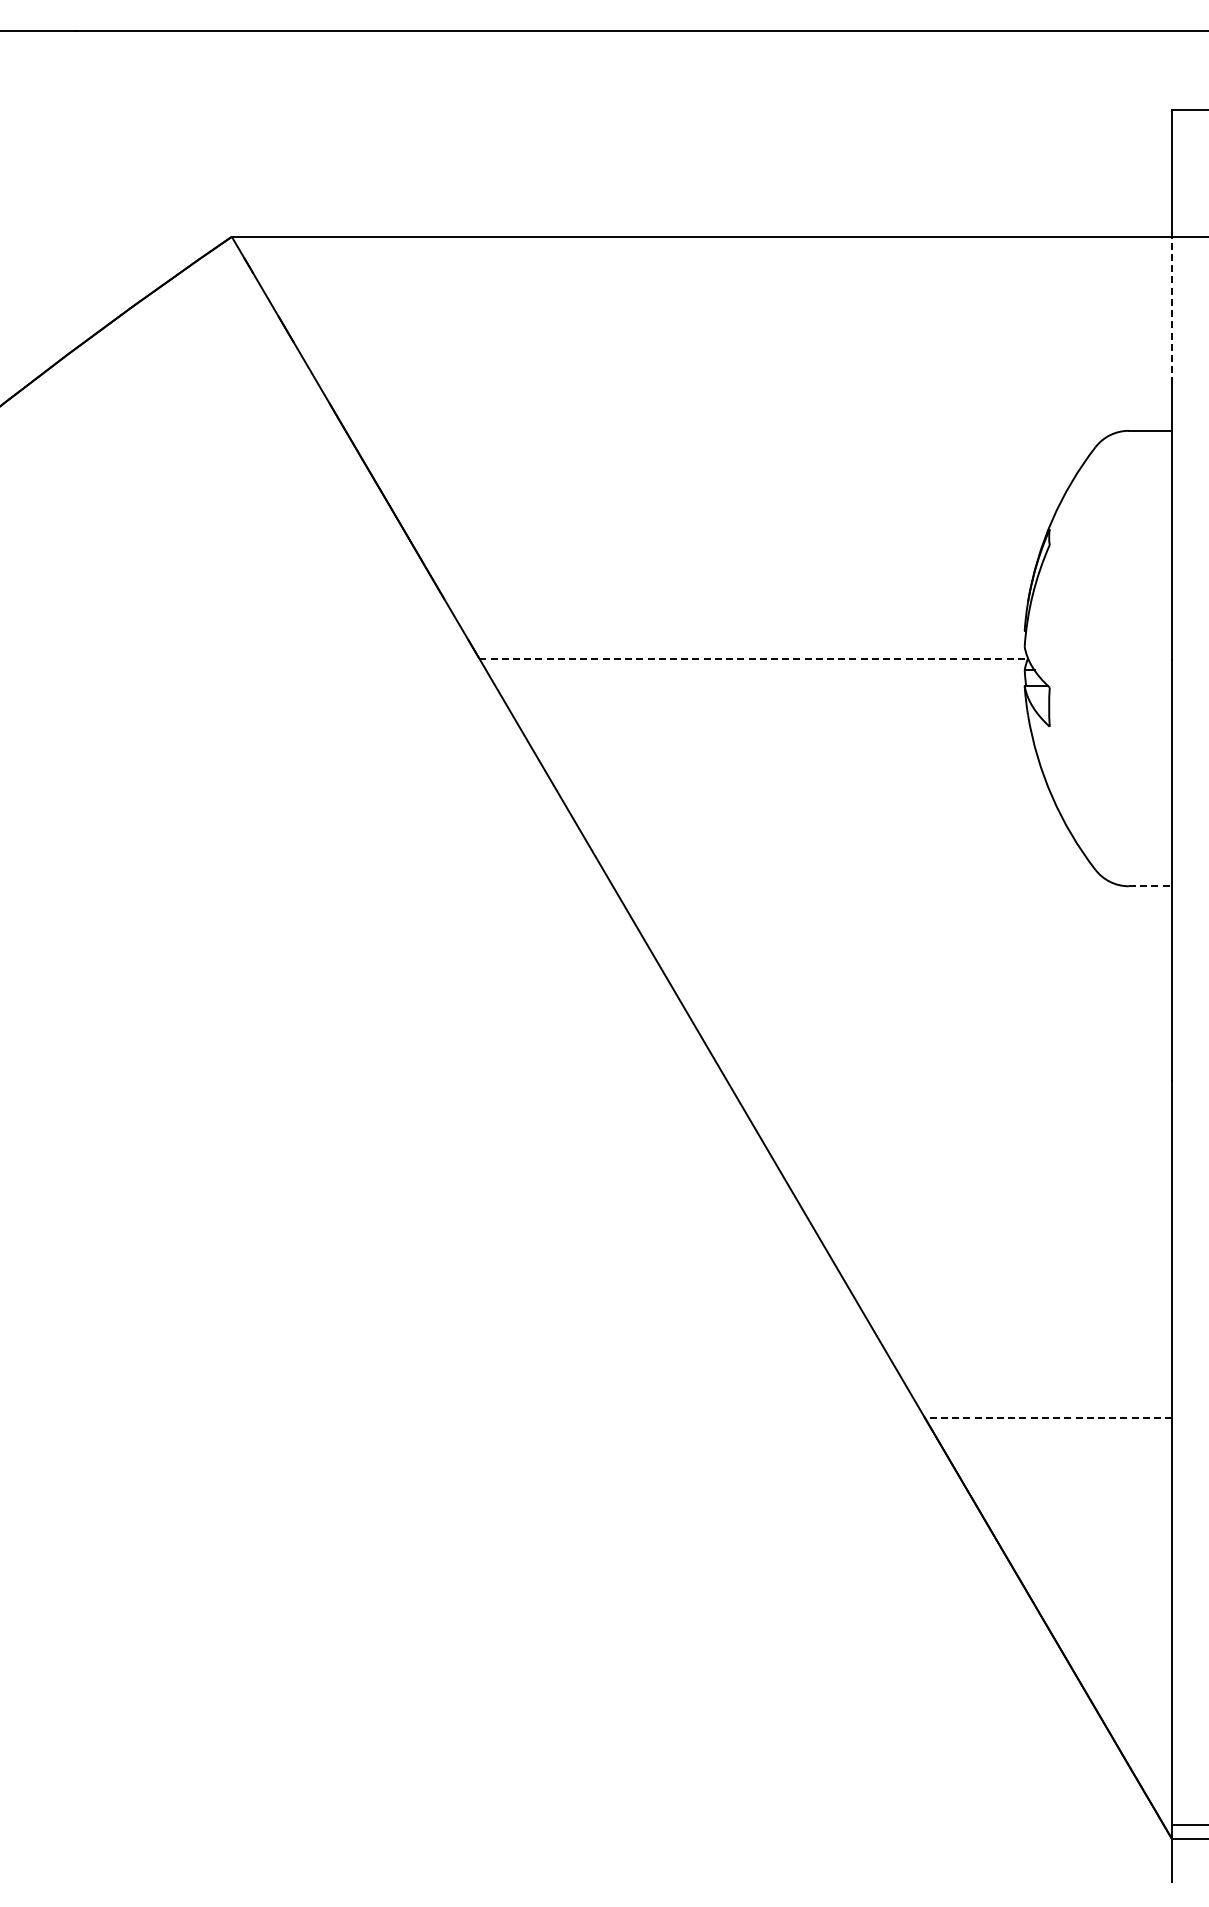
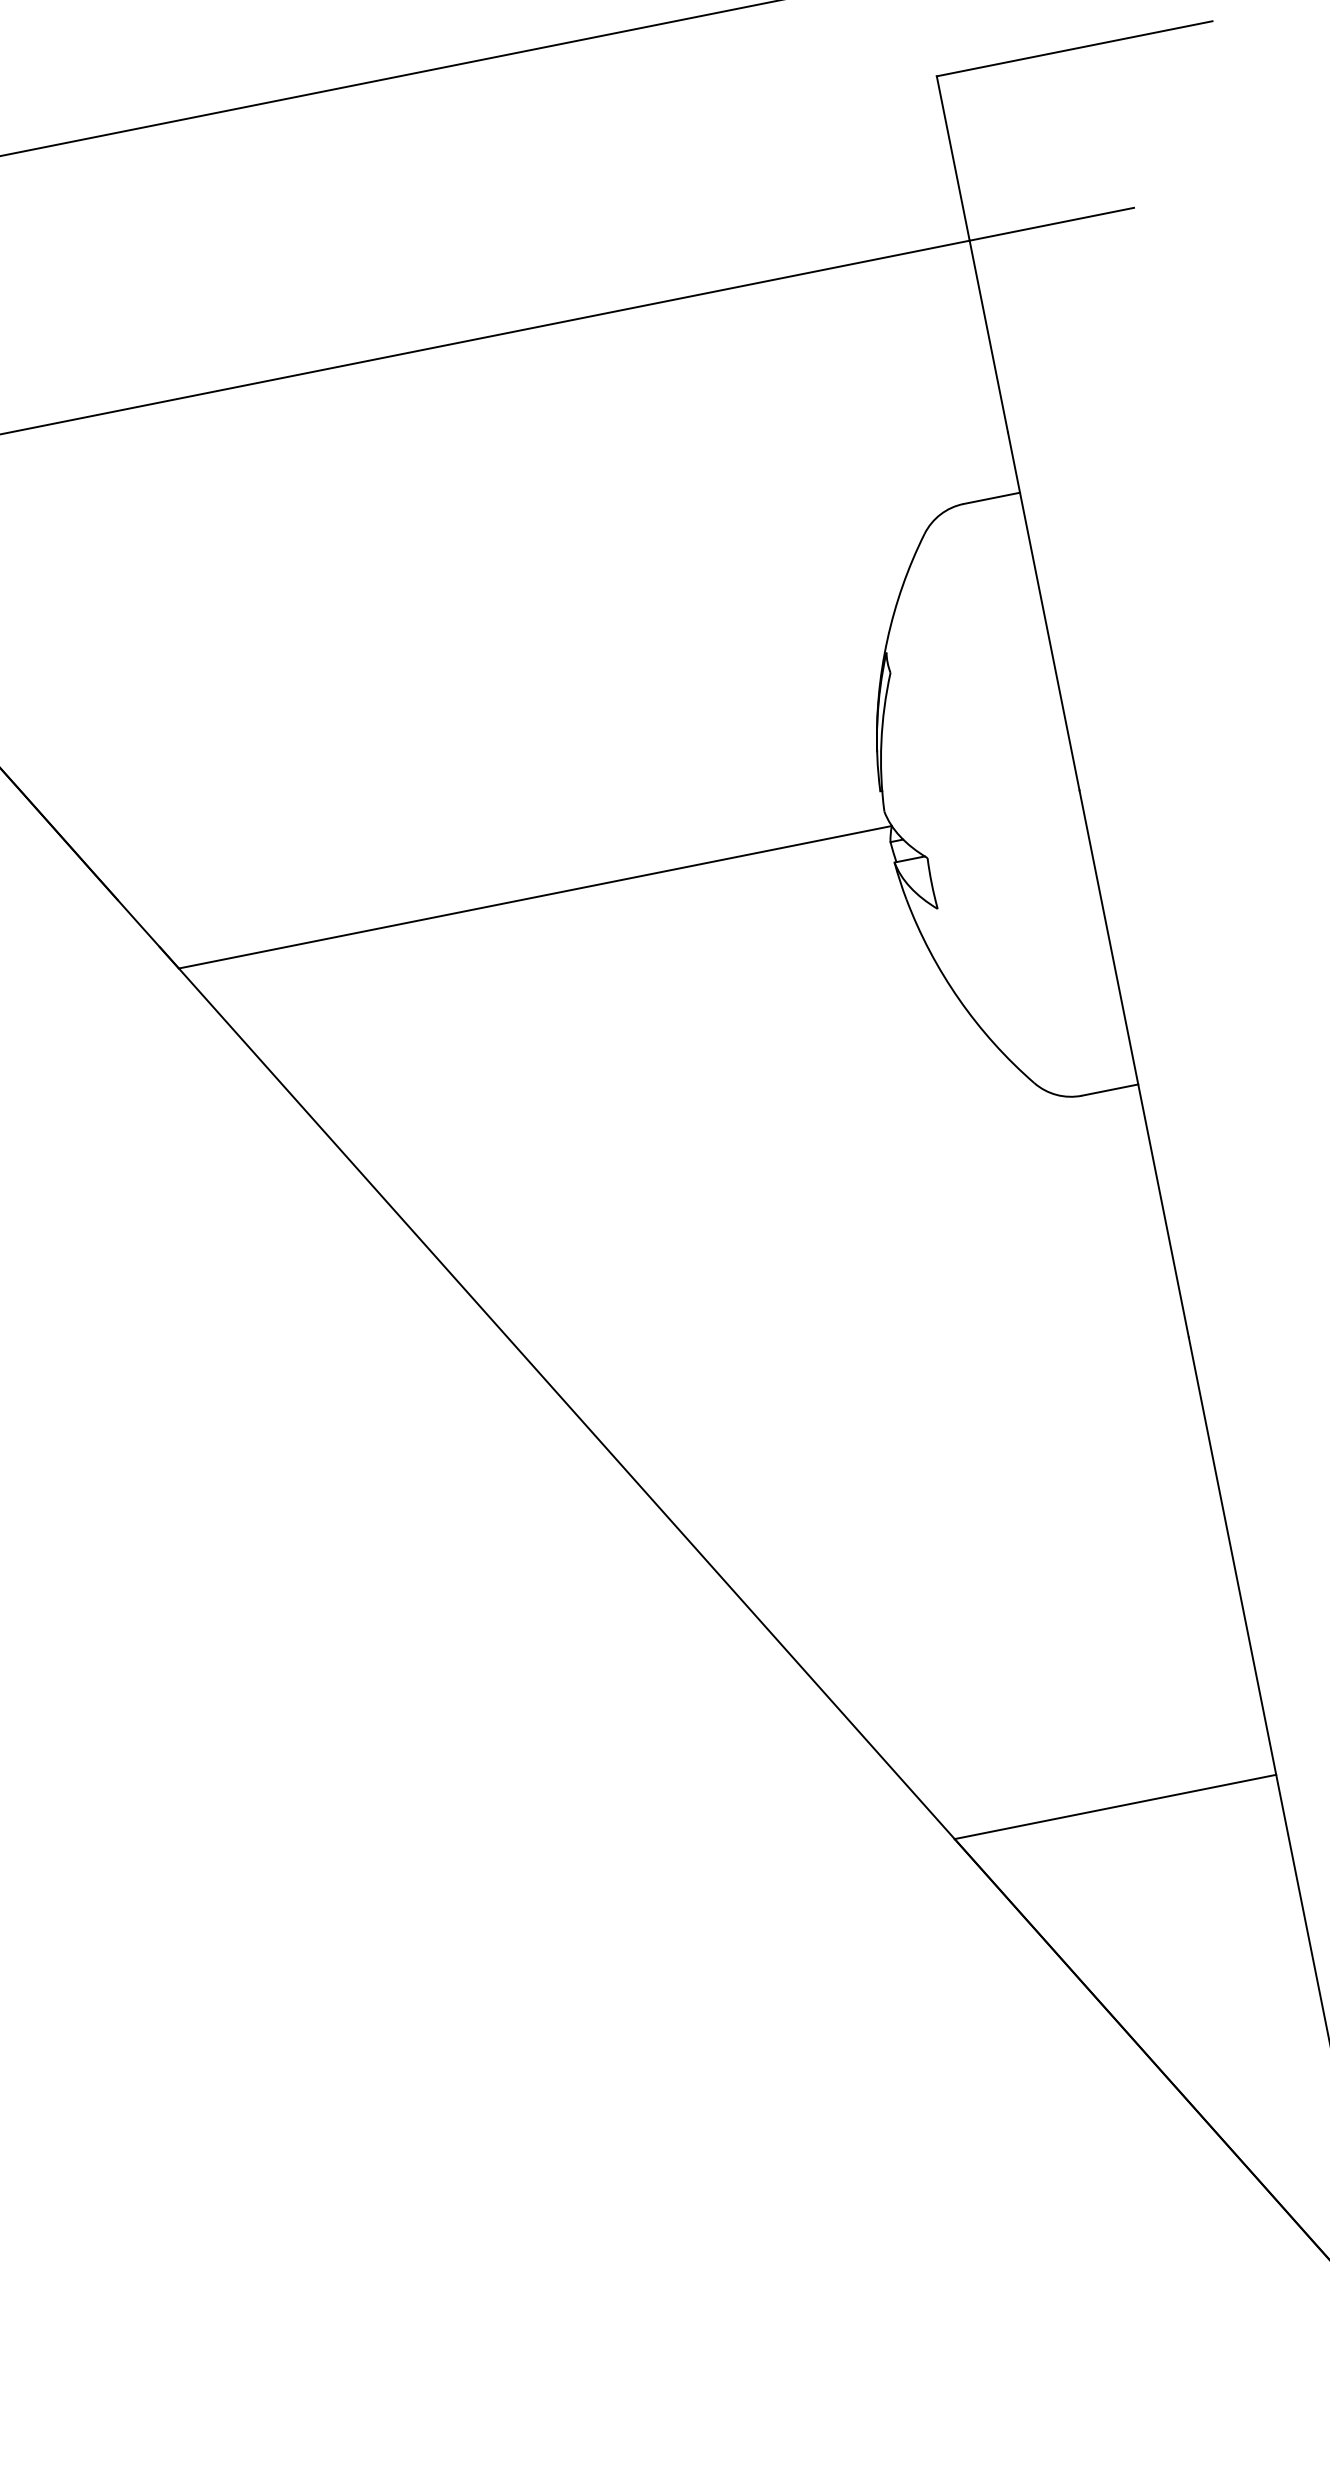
line: (1172, 310) -> (989, 336), dashed -> solid
line: (754, 658) -> (536, 896), dashed -> solid
line: (1150, 886) -> (1110, 1090), dashed -> solid
line: (1048, 1417) -> (1115, 1806), dashed -> solid

